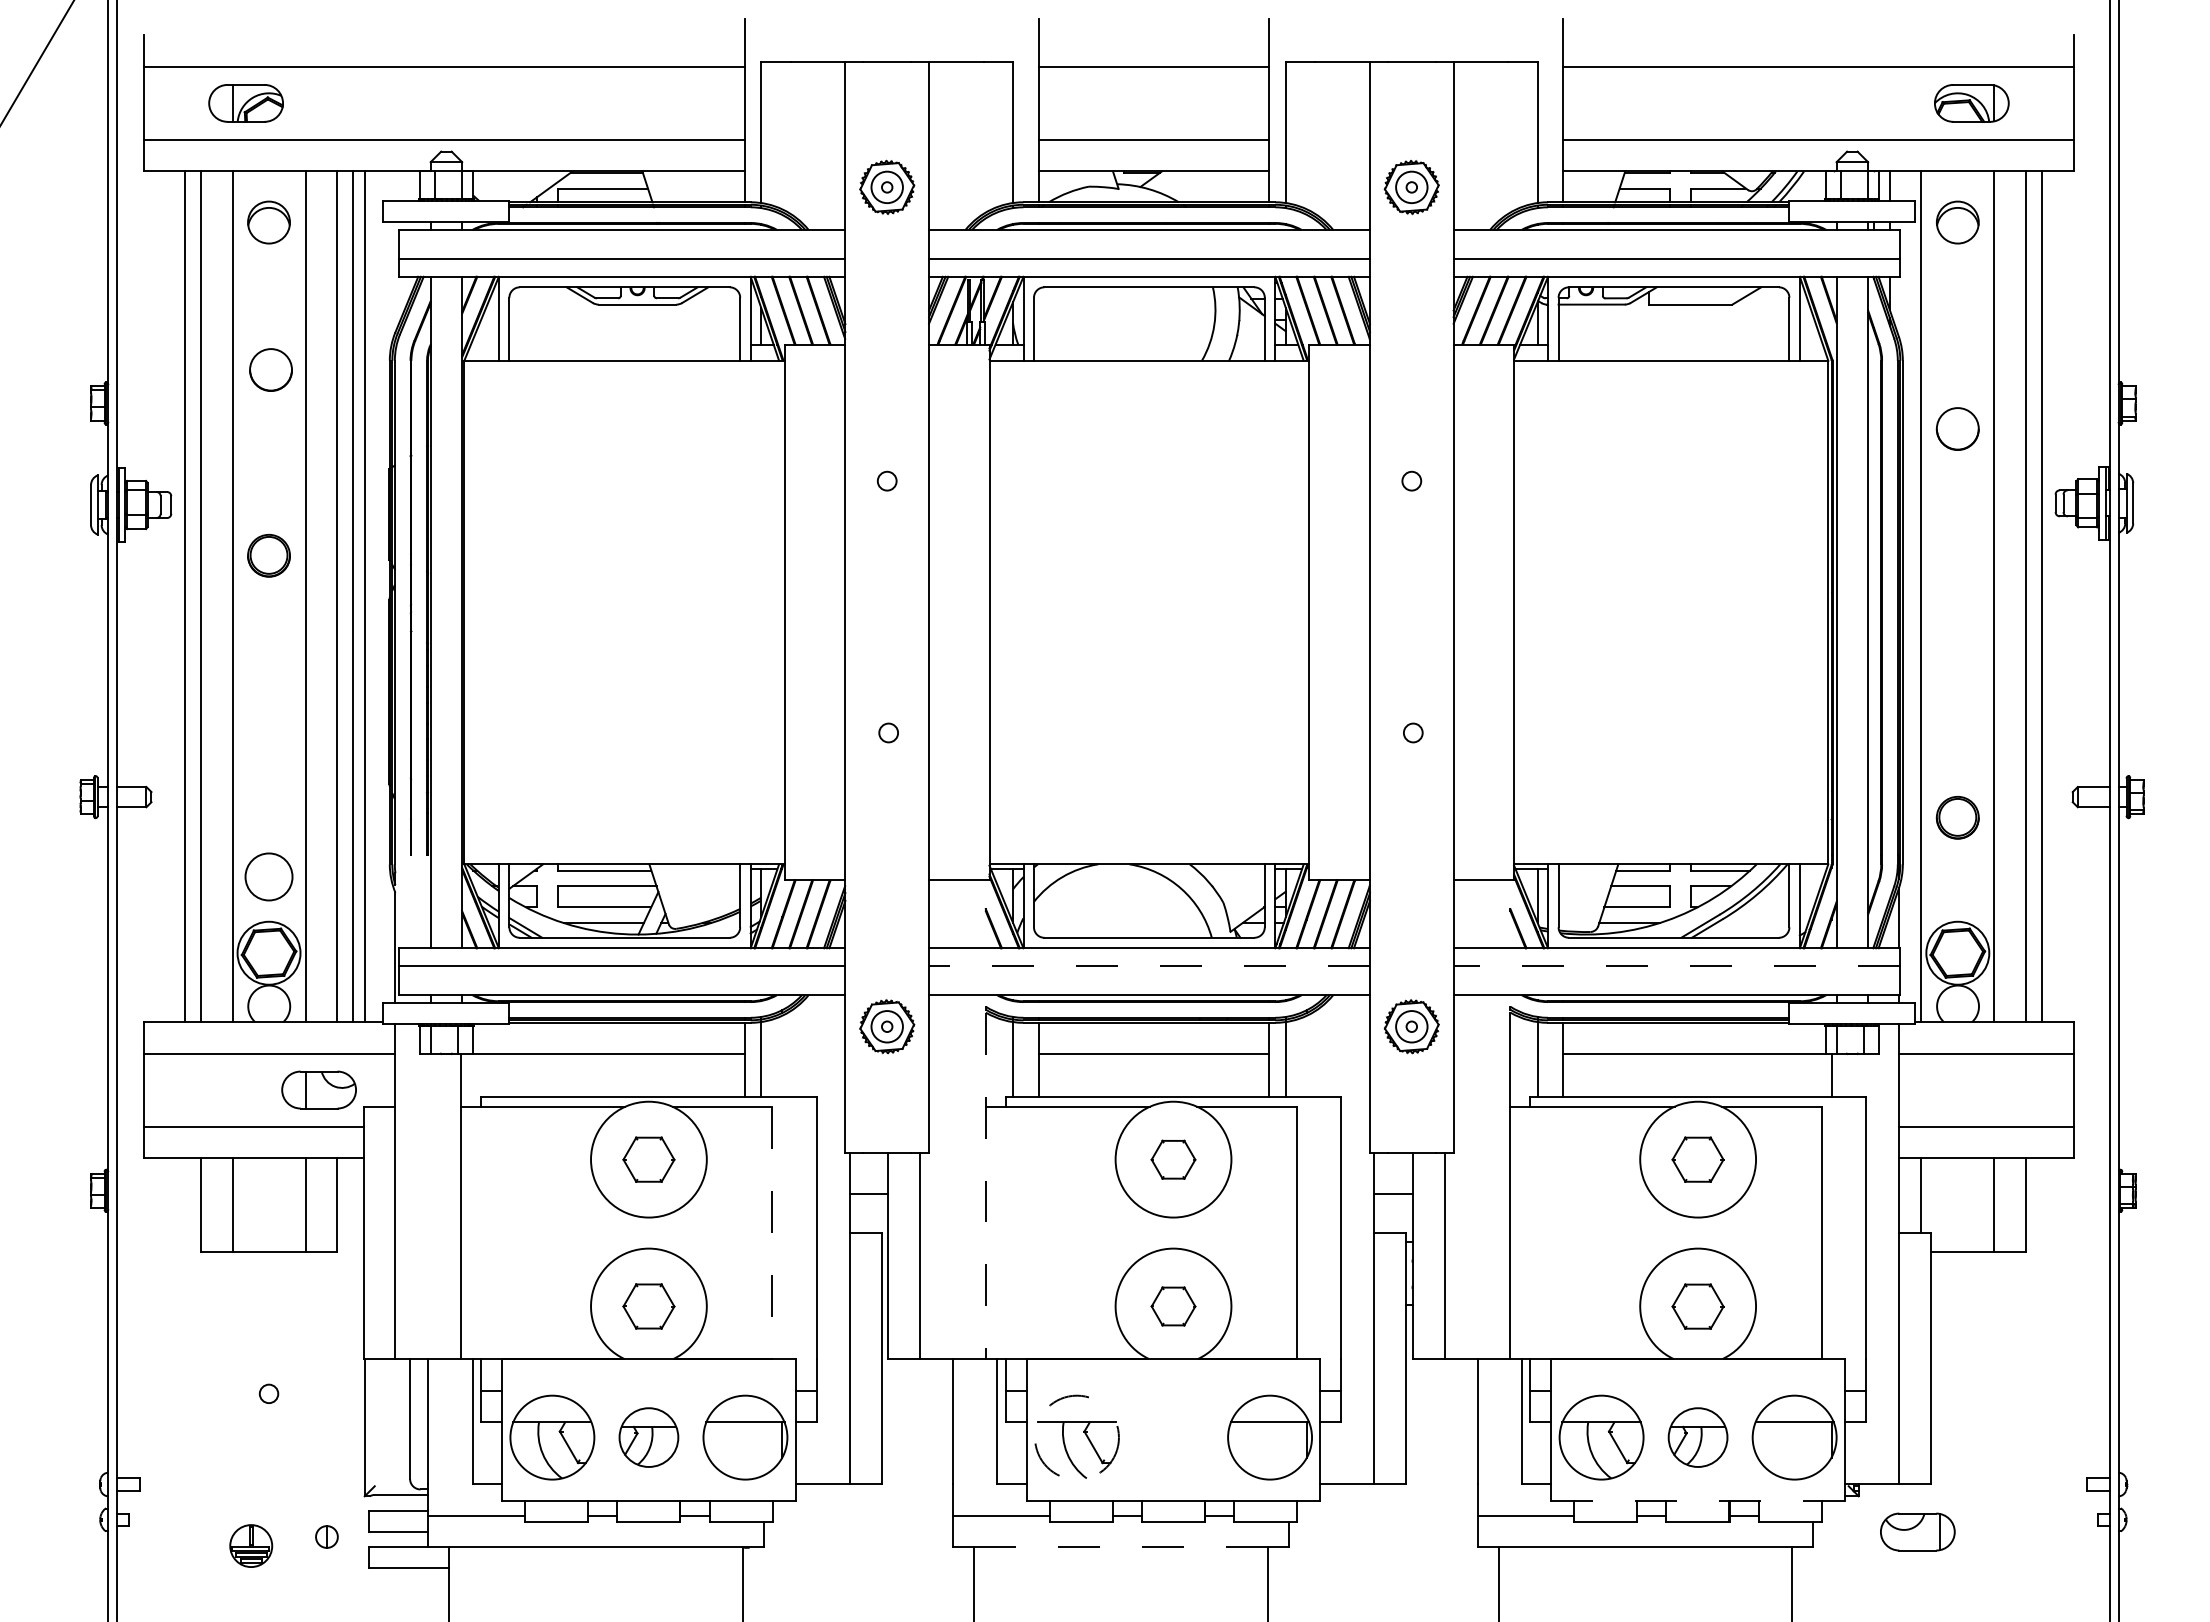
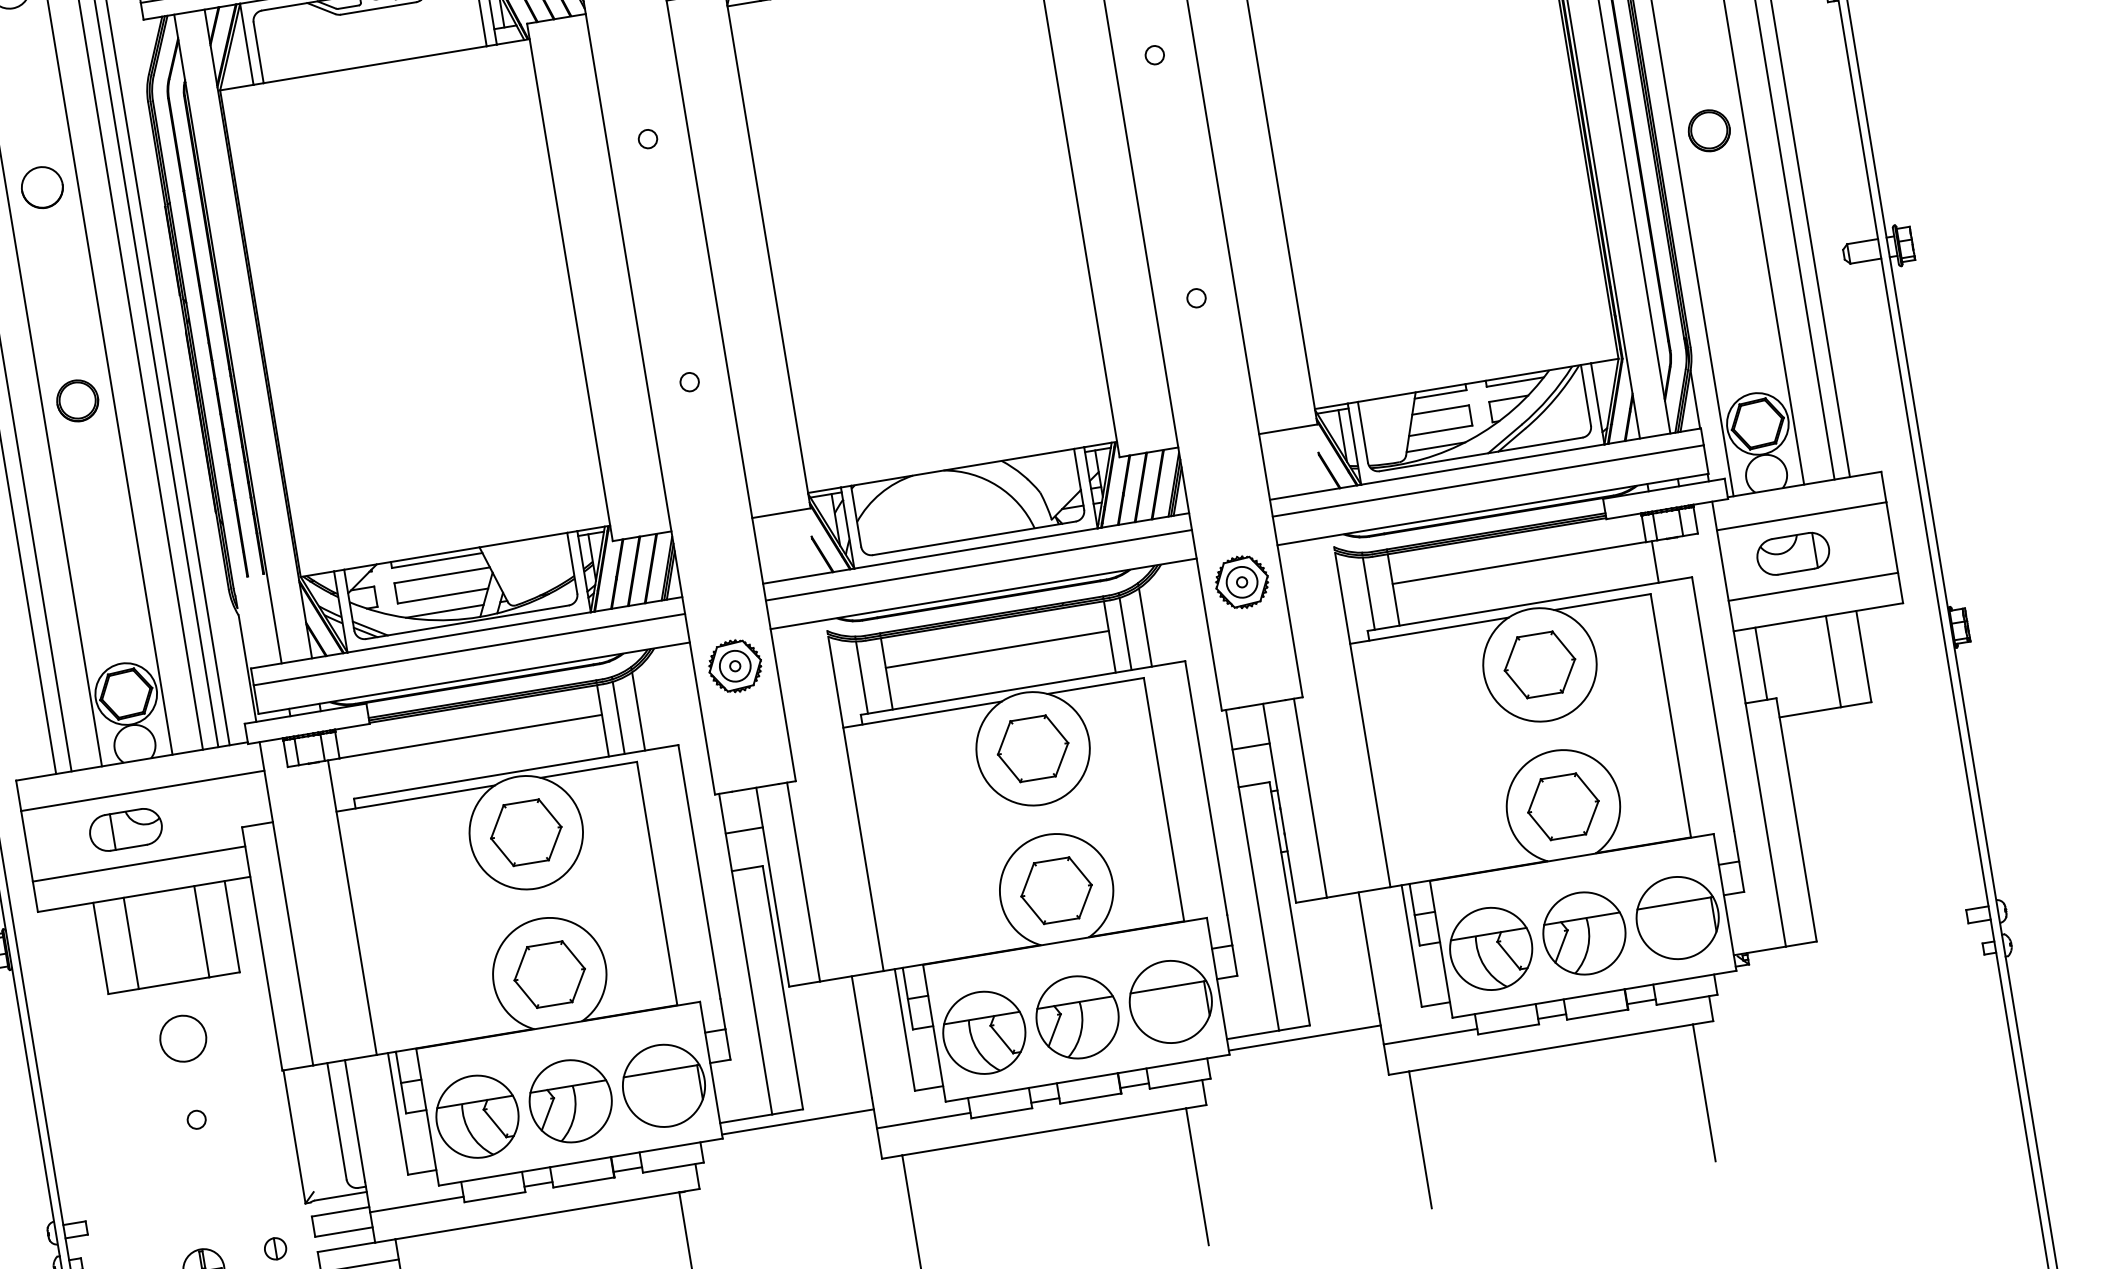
circle: (270, 369) -> (41, 187), moved
part: (268, 555) -> (77, 400), moved
part: (1957, 817) -> (1708, 130), moved
circle: (268, 876) -> (182, 1038), moved
line: (1149, 965) -> (978, 565), dashed -> solid
line: (1676, 965) -> (1488, 480), dashed -> solid
line: (782, 1055) -> (638, 710), added
line: (1306, 1055) -> (1144, 626), added
part: (318, 1089) -> (125, 829), moved
part: (648, 1159) -> (525, 832), size x1.43
part: (1173, 1159) -> (1033, 748), size x1.67
part: (1697, 1159) -> (1539, 664), size x1.43
line: (985, 1185) -> (855, 803), dashed -> solid
line: (772, 1232) -> (657, 883), dashed -> solid
part: (648, 1306) -> (549, 974), size x1.43
part: (1173, 1306) -> (1056, 890), size x1.67
part: (1697, 1306) -> (1562, 806), size x1.43
part: (648, 1437) -> (570, 1101), size x1.43
circle: (1076, 1437) -> (983, 1032), dashed -> solid
part: (1173, 1437) -> (1077, 1017), added
part: (1697, 1437) -> (1583, 933), size x1.43
line: (873, 1496) -> (797, 1122), added
line: (1398, 1496) -> (1304, 1038), added
line: (1698, 1500) -> (1594, 994), dashed -> solid
part: (1917, 1531) -> (1792, 553), moved
line: (1120, 1547) -> (1043, 1132), dashed -> solid

